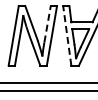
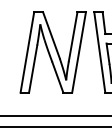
line: (47, 23) -> (73, 35), dashed -> solid
line: (67, 35) -> (100, 51), dashed -> solid

